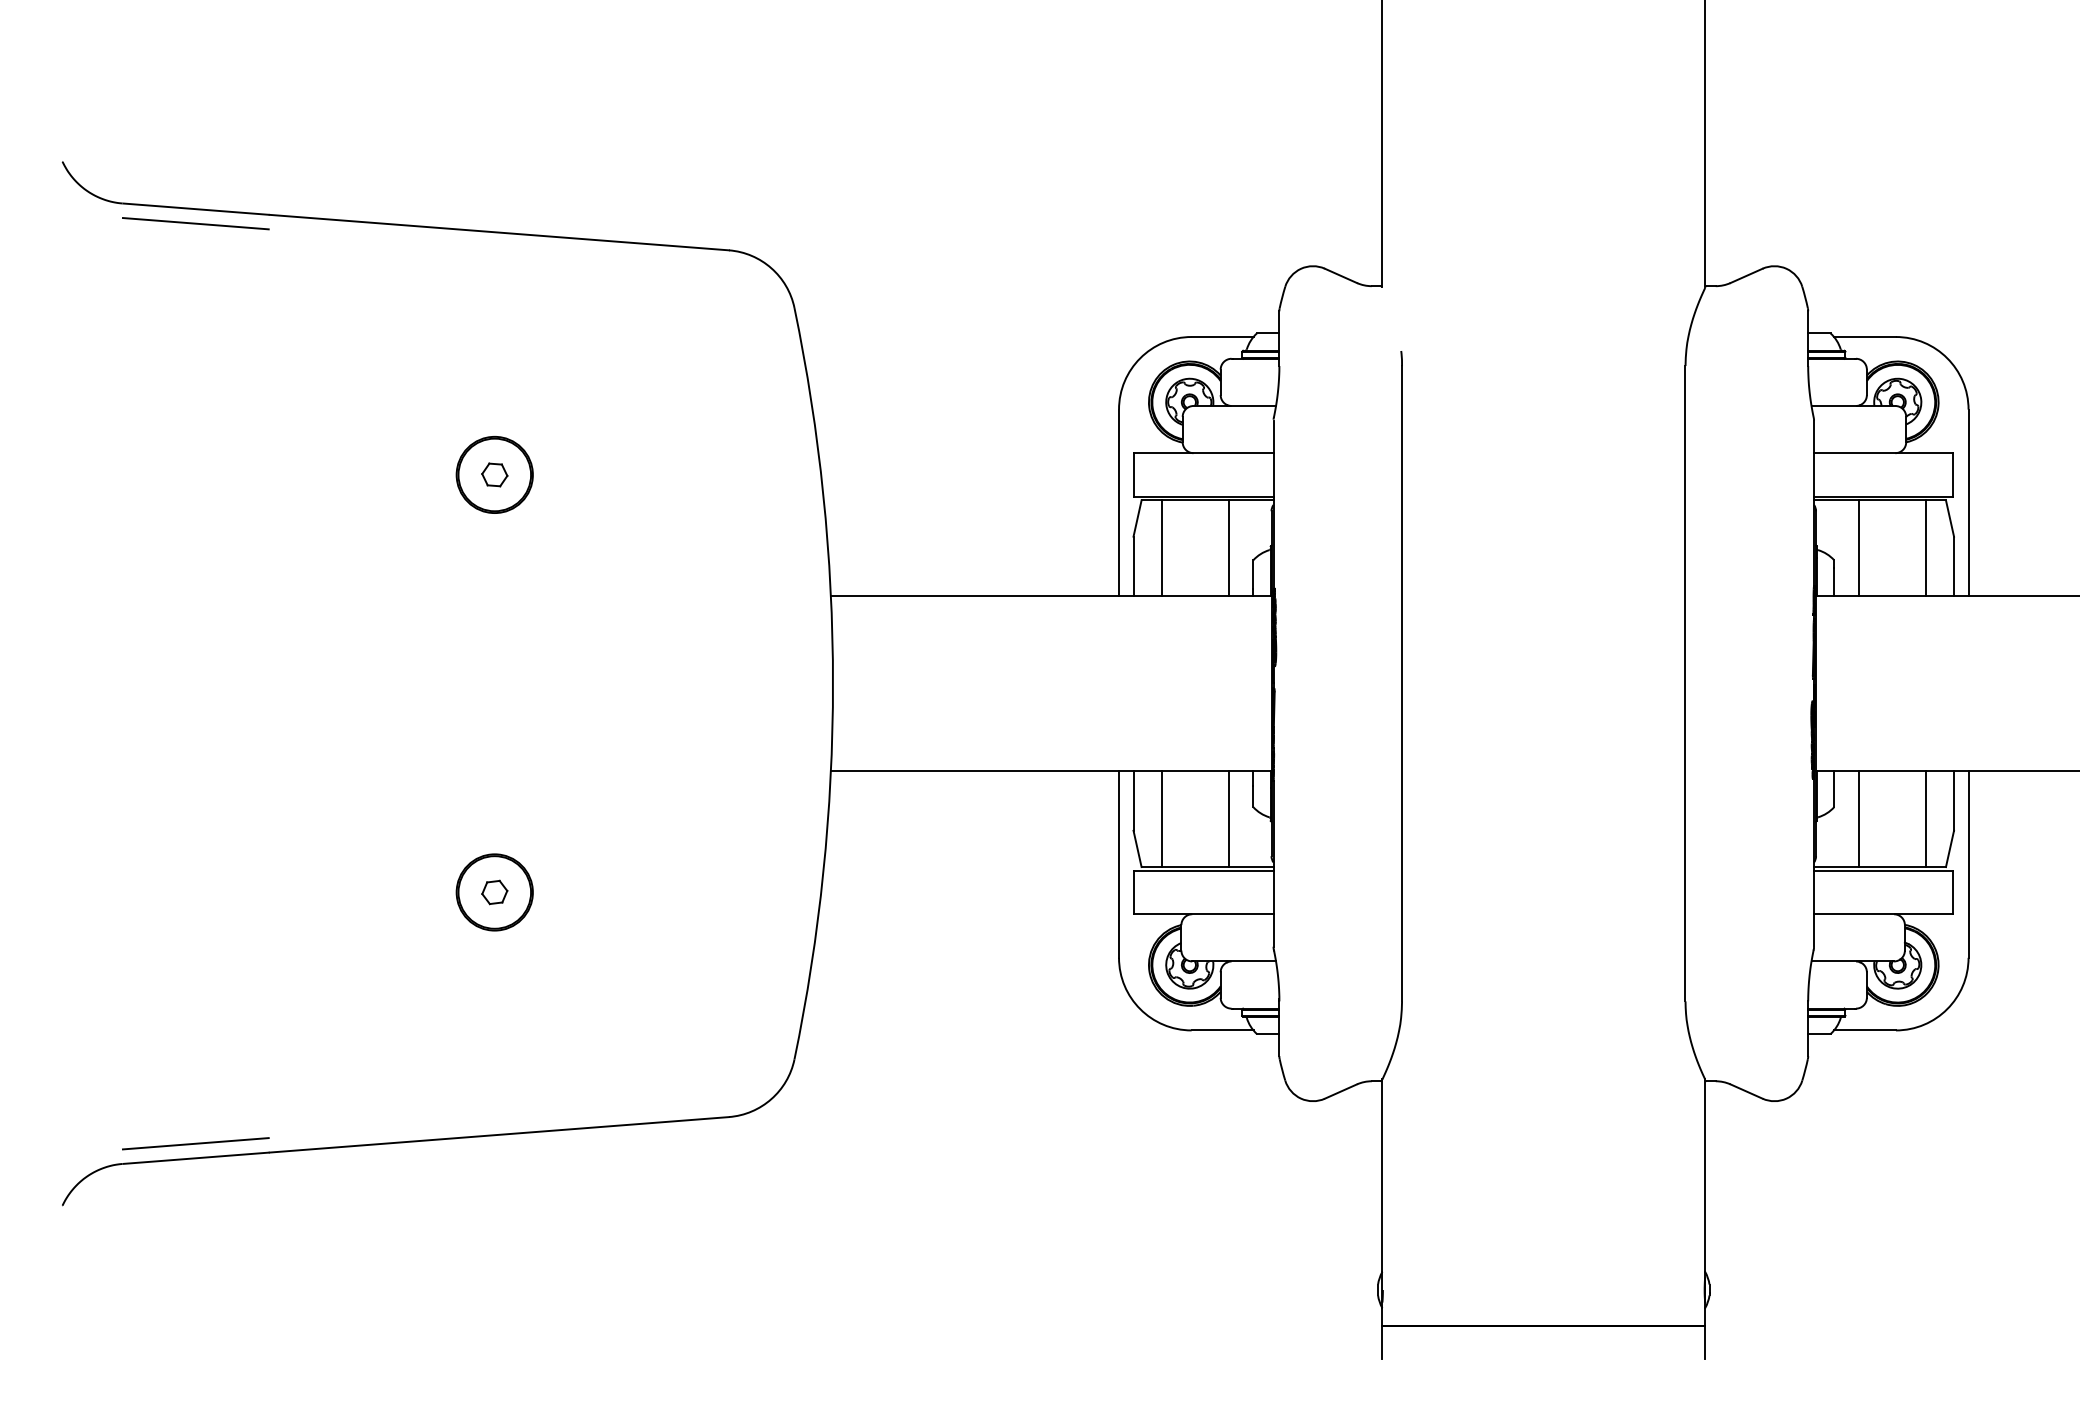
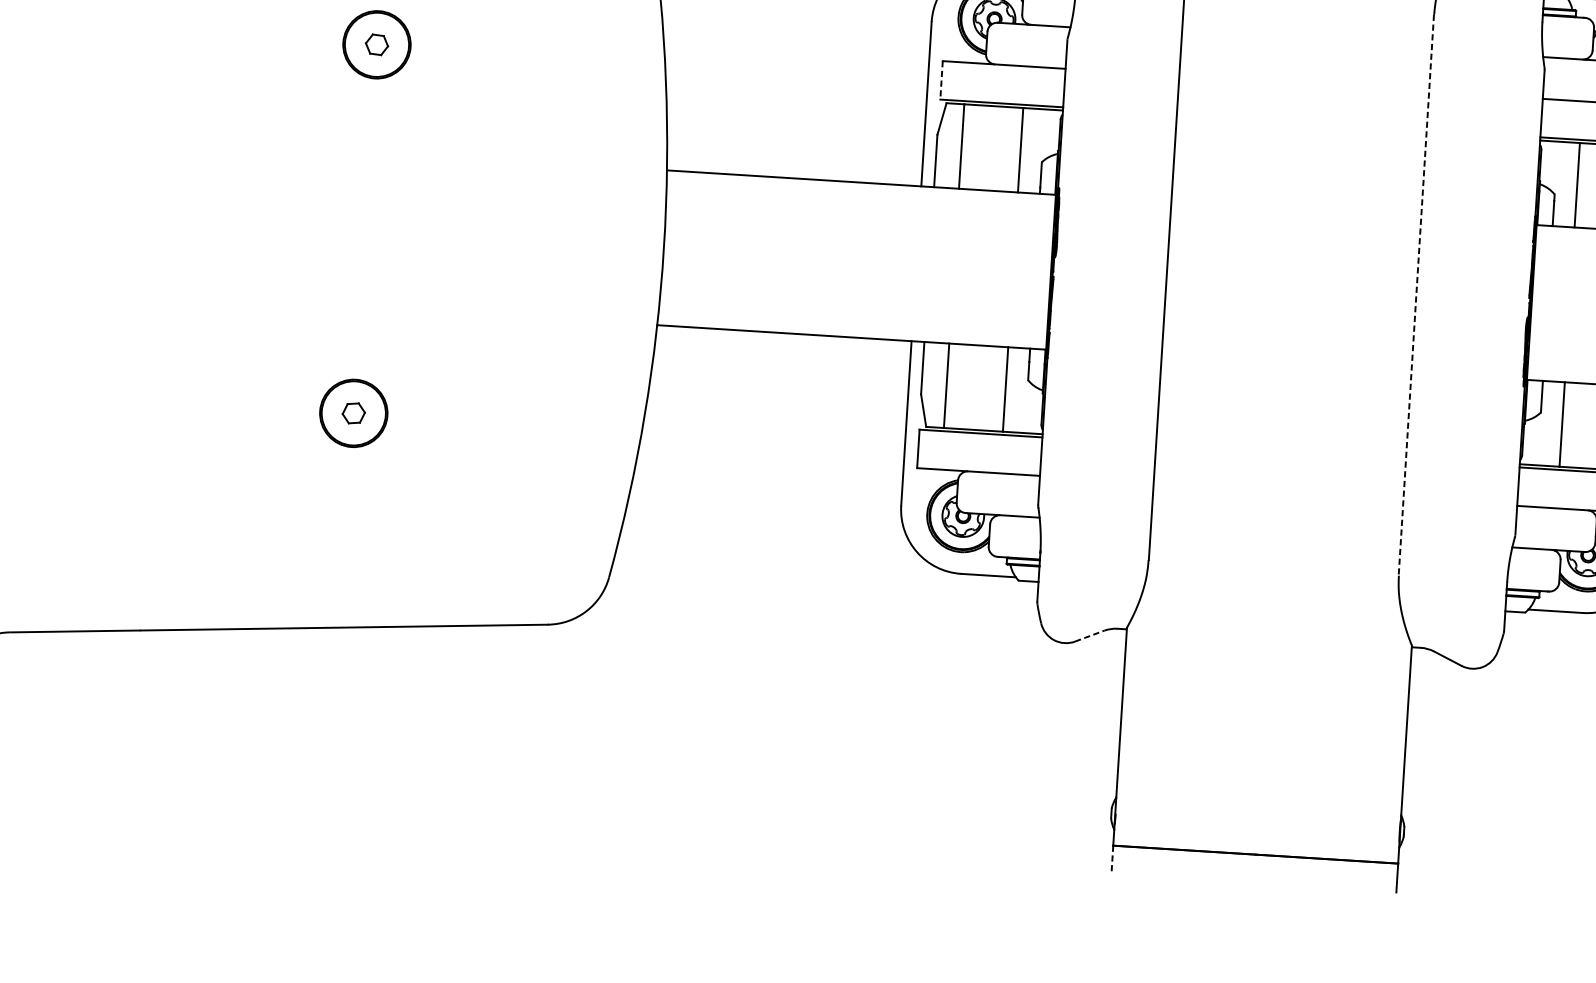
line: (1134, 474) -> (941, 79), solid -> dashed
line: (1685, 683) -> (1416, 295), solid -> dashed
line: (1340, 1091) -> (1089, 636), solid -> dashed
line: (195, 1143) -> (75, 618), removed
line: (1382, 1343) -> (1112, 860), solid -> dashed

